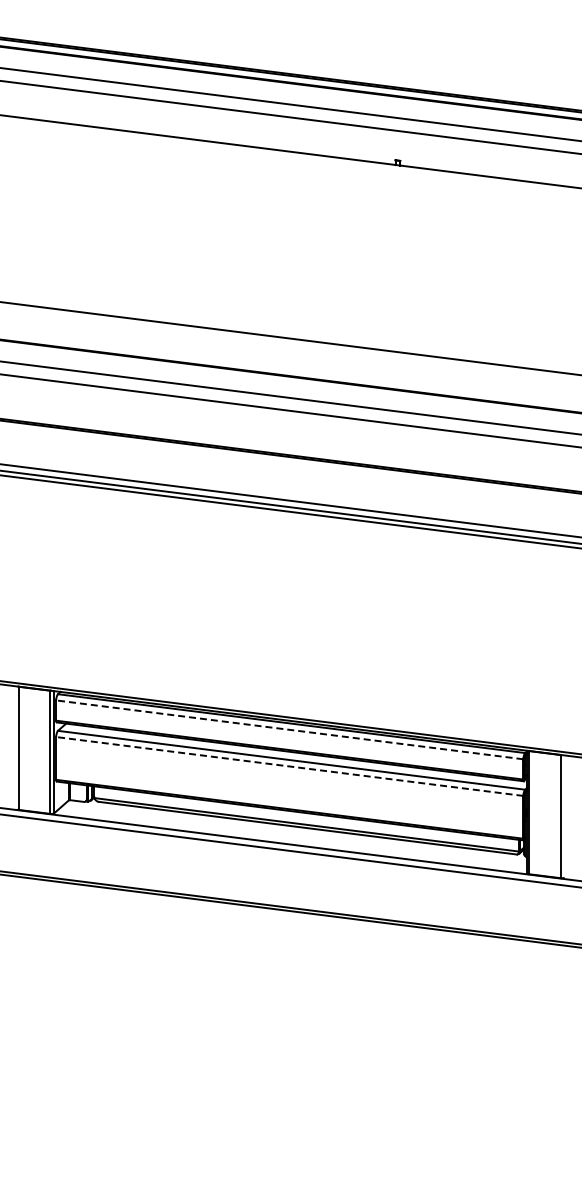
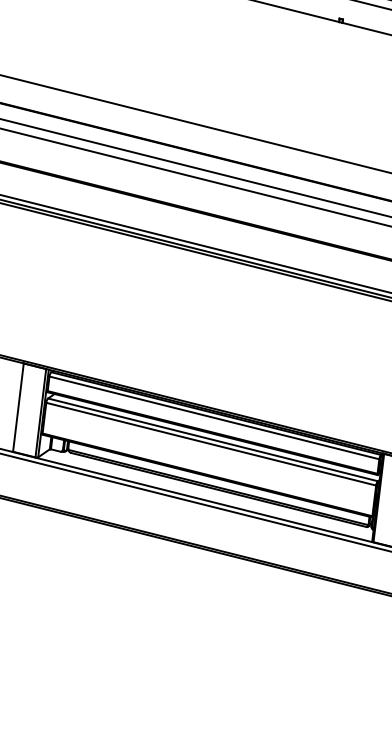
line: (289, 729) -> (214, 417), dashed -> solid
line: (289, 766) -> (211, 444), dashed -> solid

